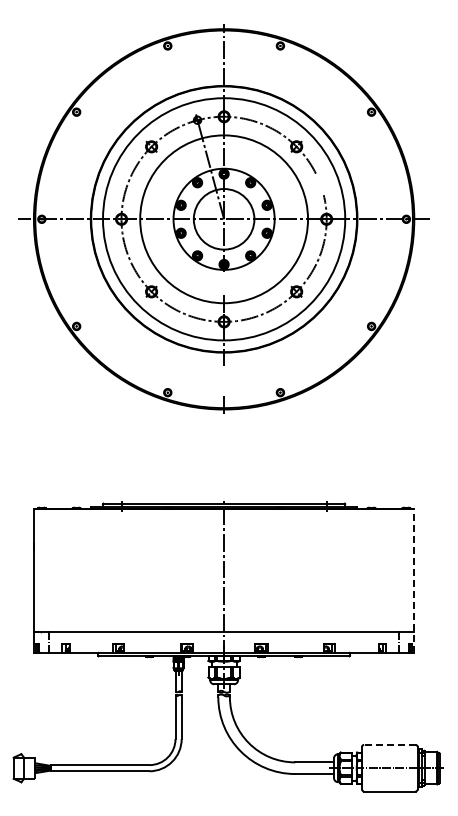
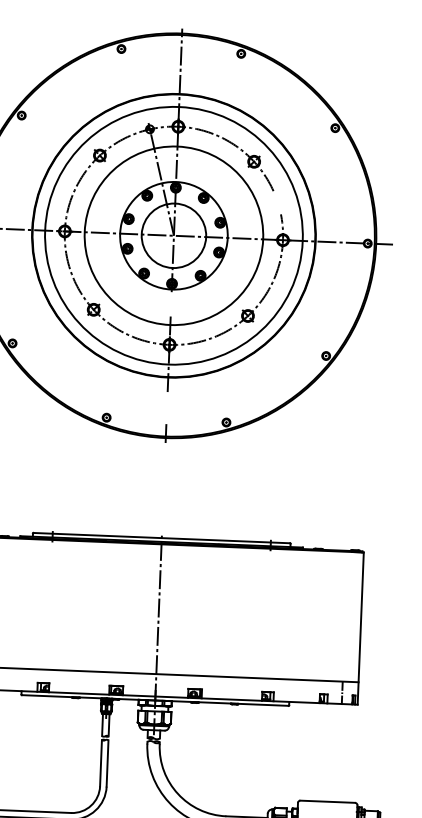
line: (414, 581) -> (360, 629), dashed -> solid
line: (389, 744) -> (327, 801), dashed -> solid

